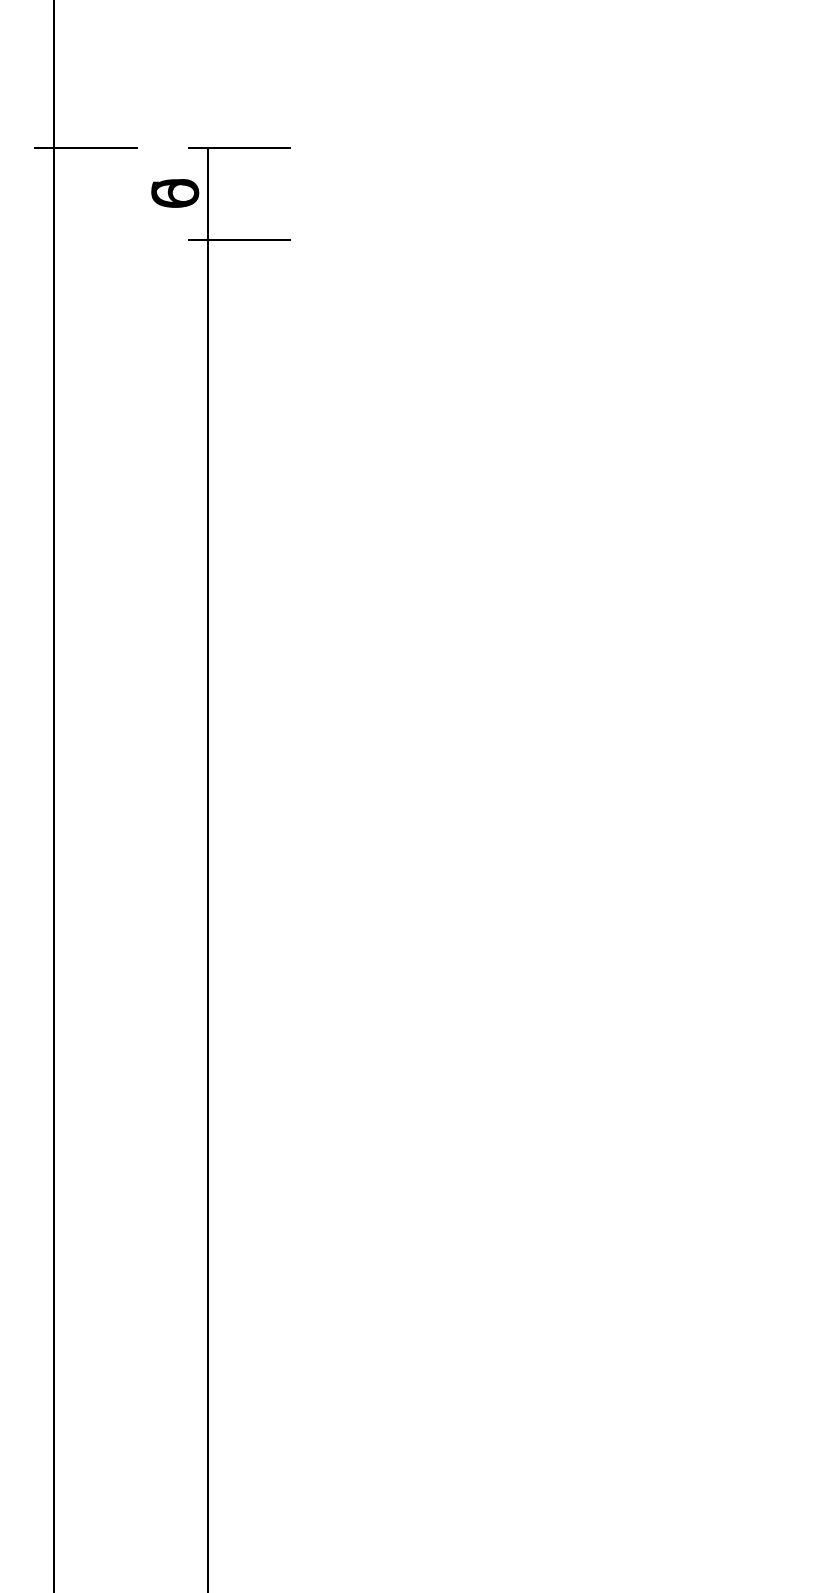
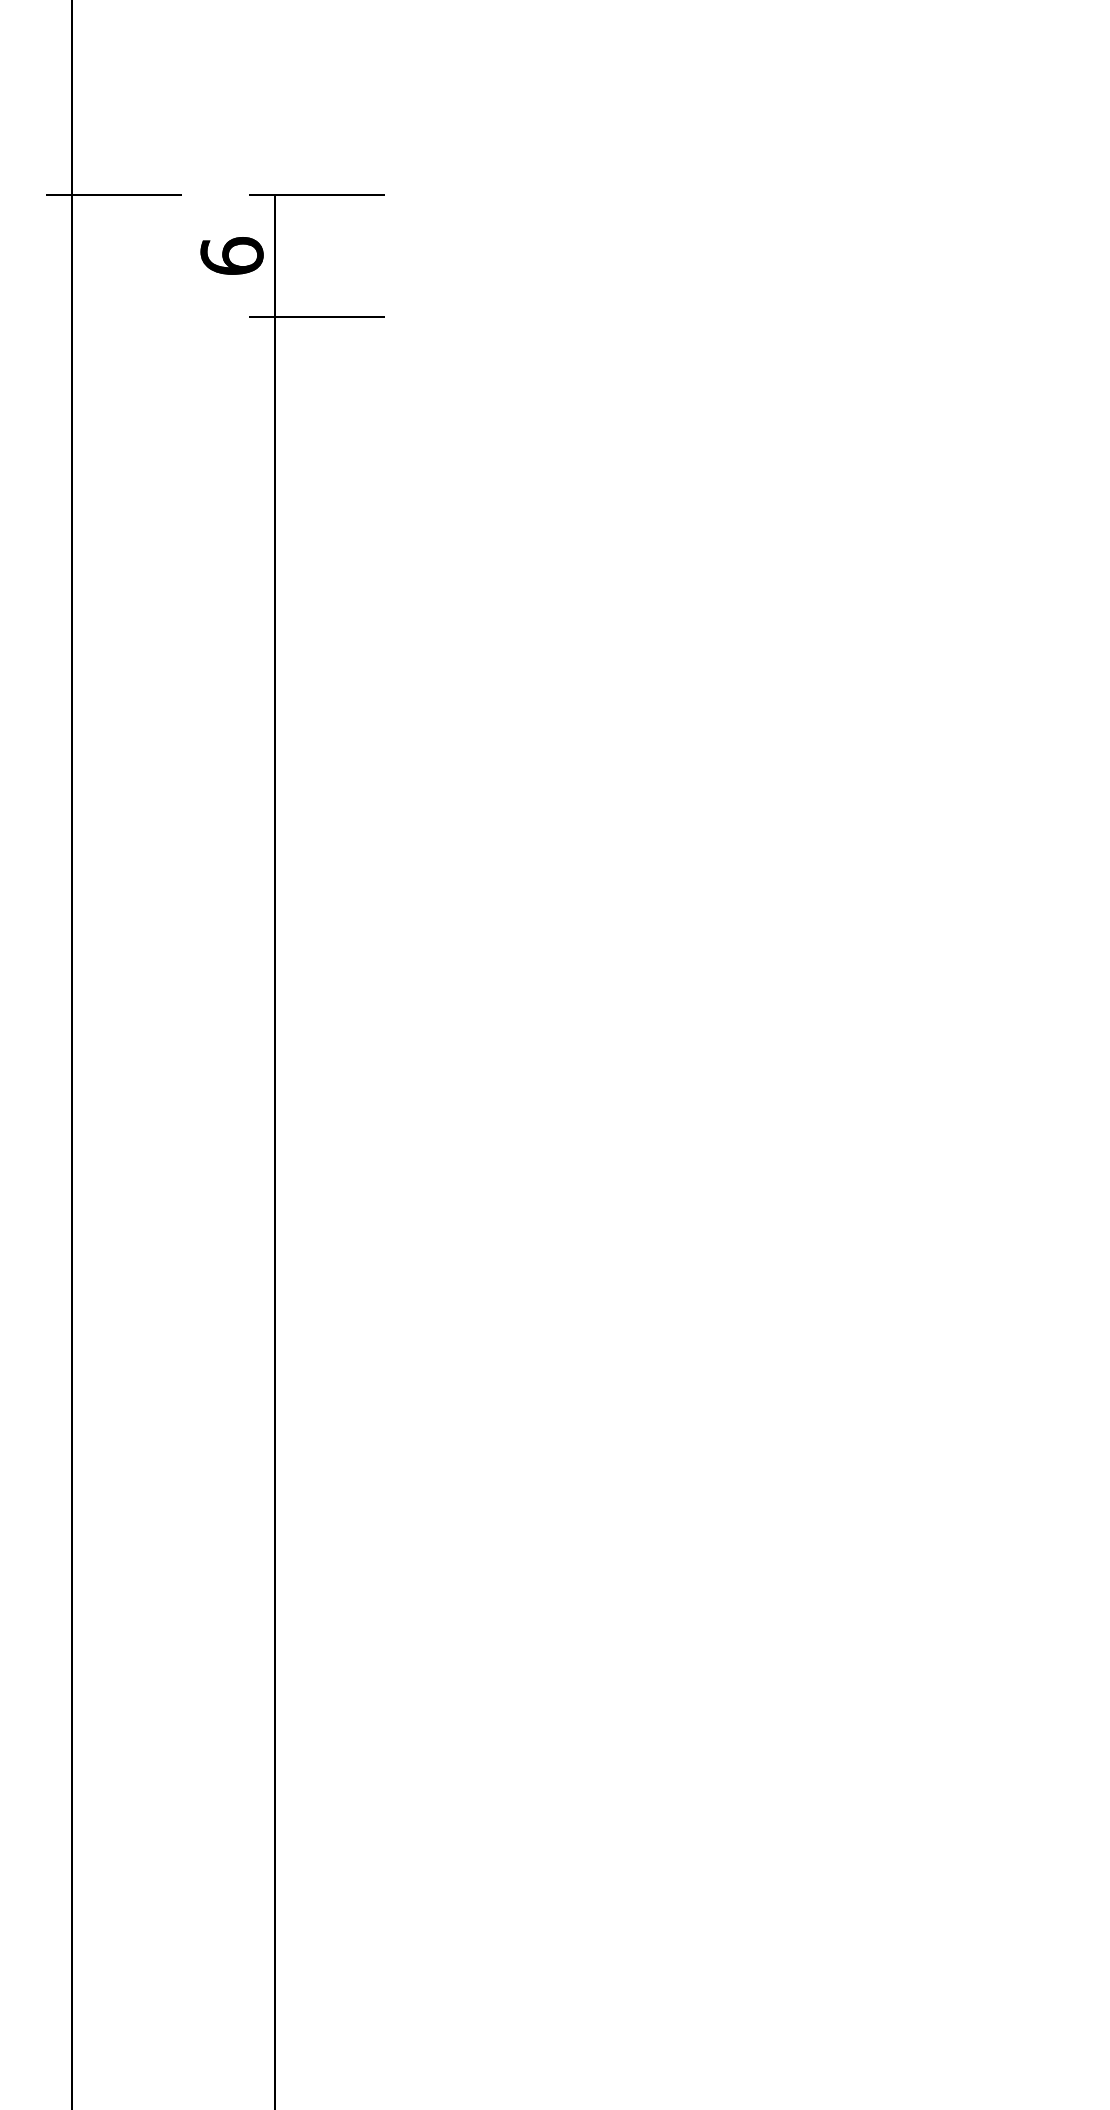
text: (174, 193) -> (231, 256), 0 -> 6

